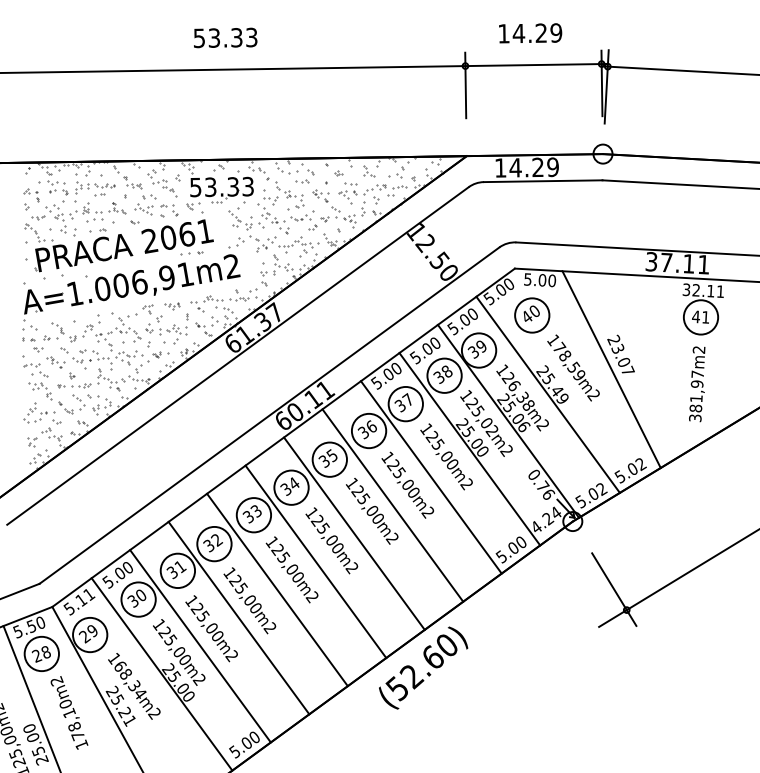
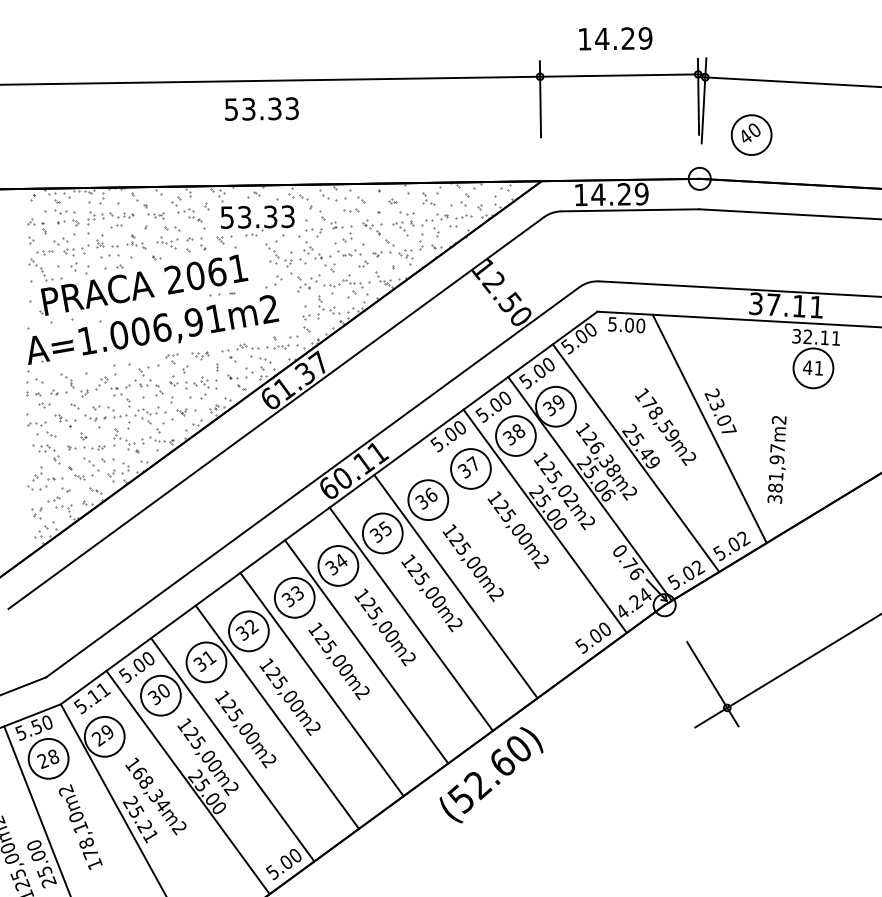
text: (225, 37) -> (261, 108), moved
part: (532, 314) -> (751, 134), moved
text: (696, 383) -> (776, 459), moved
line: (431, 476) -> (500, 553), removed

